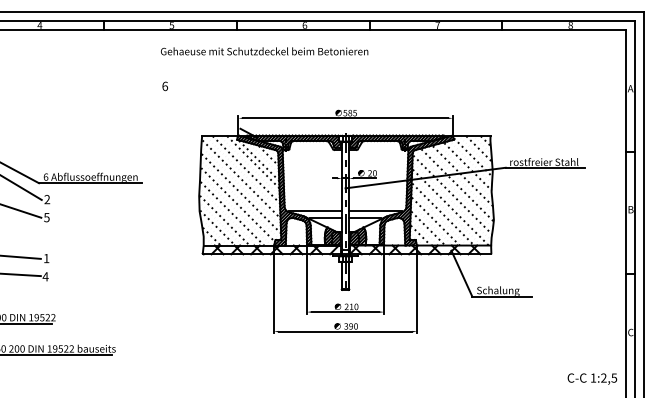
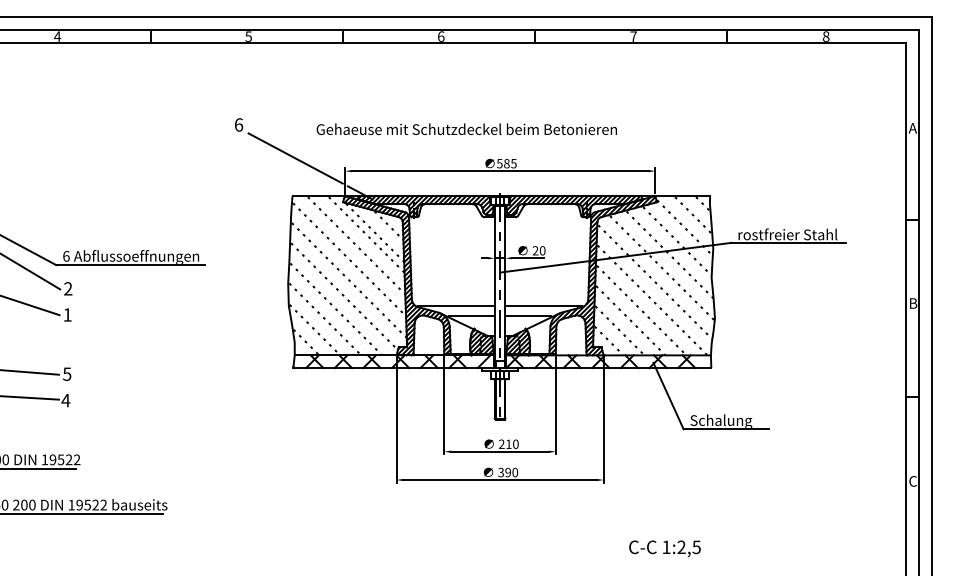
text: (264, 51) -> (466, 129), moved
line: (203, 109) -> (294, 158), added
text: (46, 217) -> (67, 314), 5 -> 1
text: (46, 258) -> (67, 374), 1 -> 5
text: (592, 378) -> (665, 547), moved

